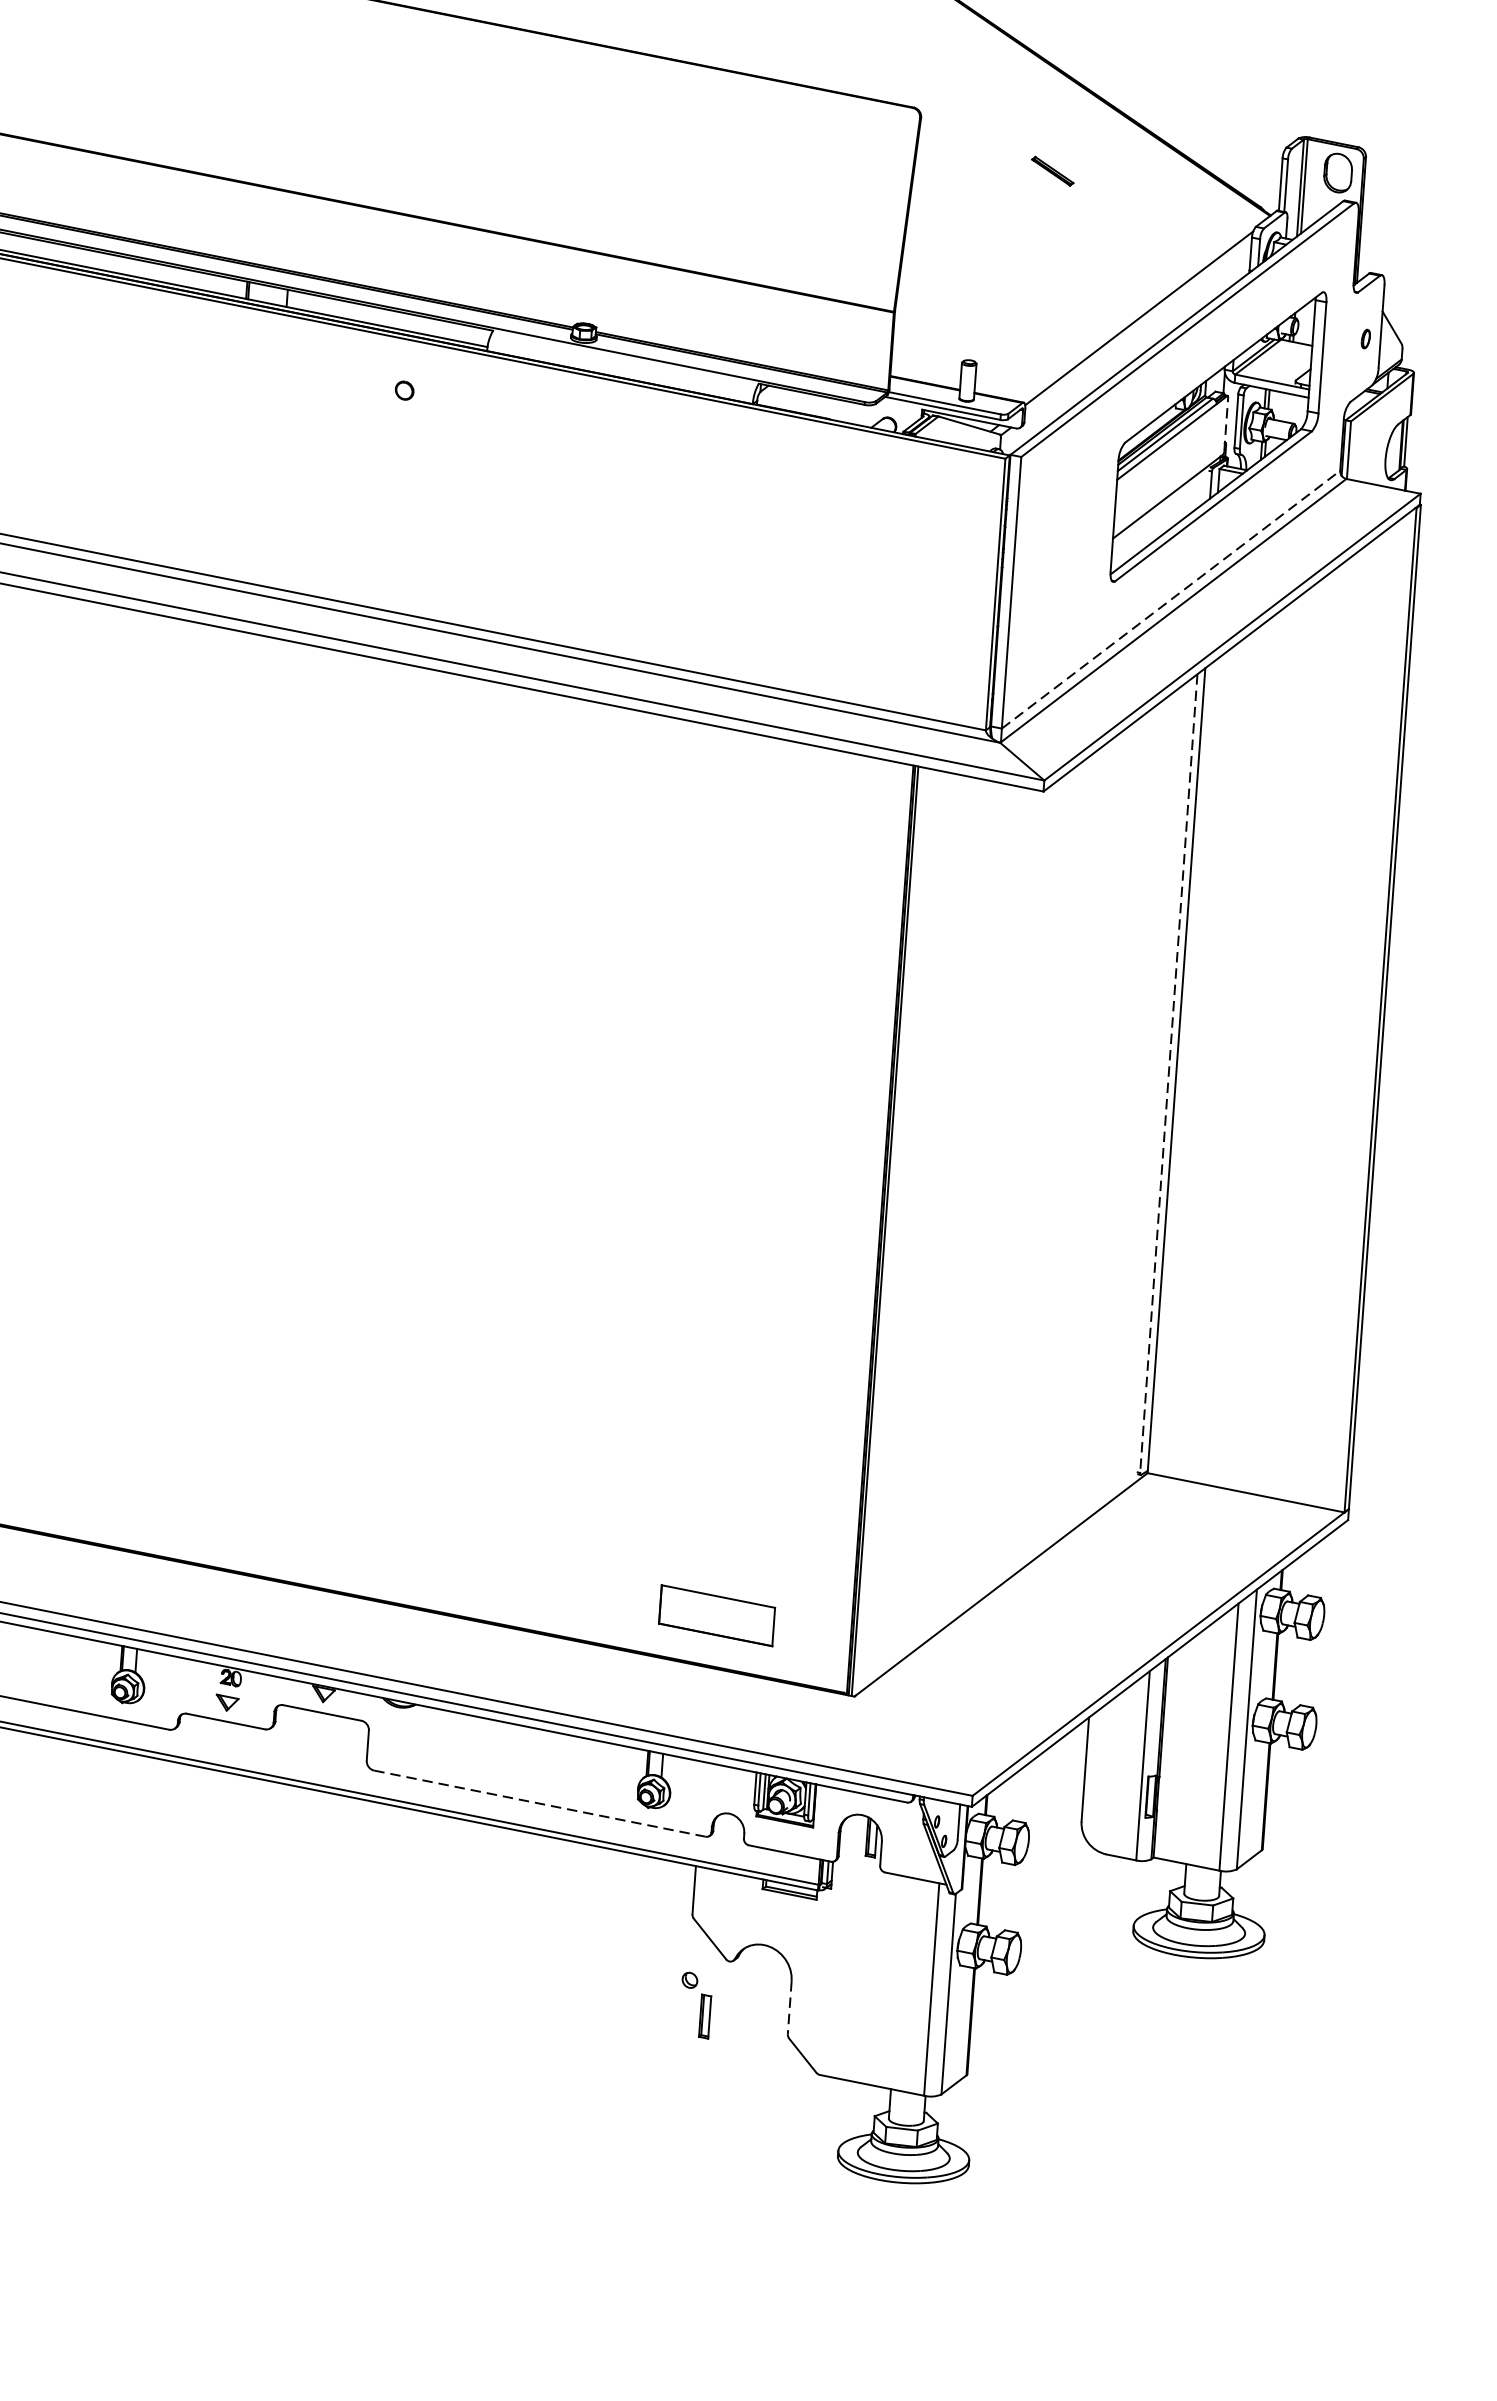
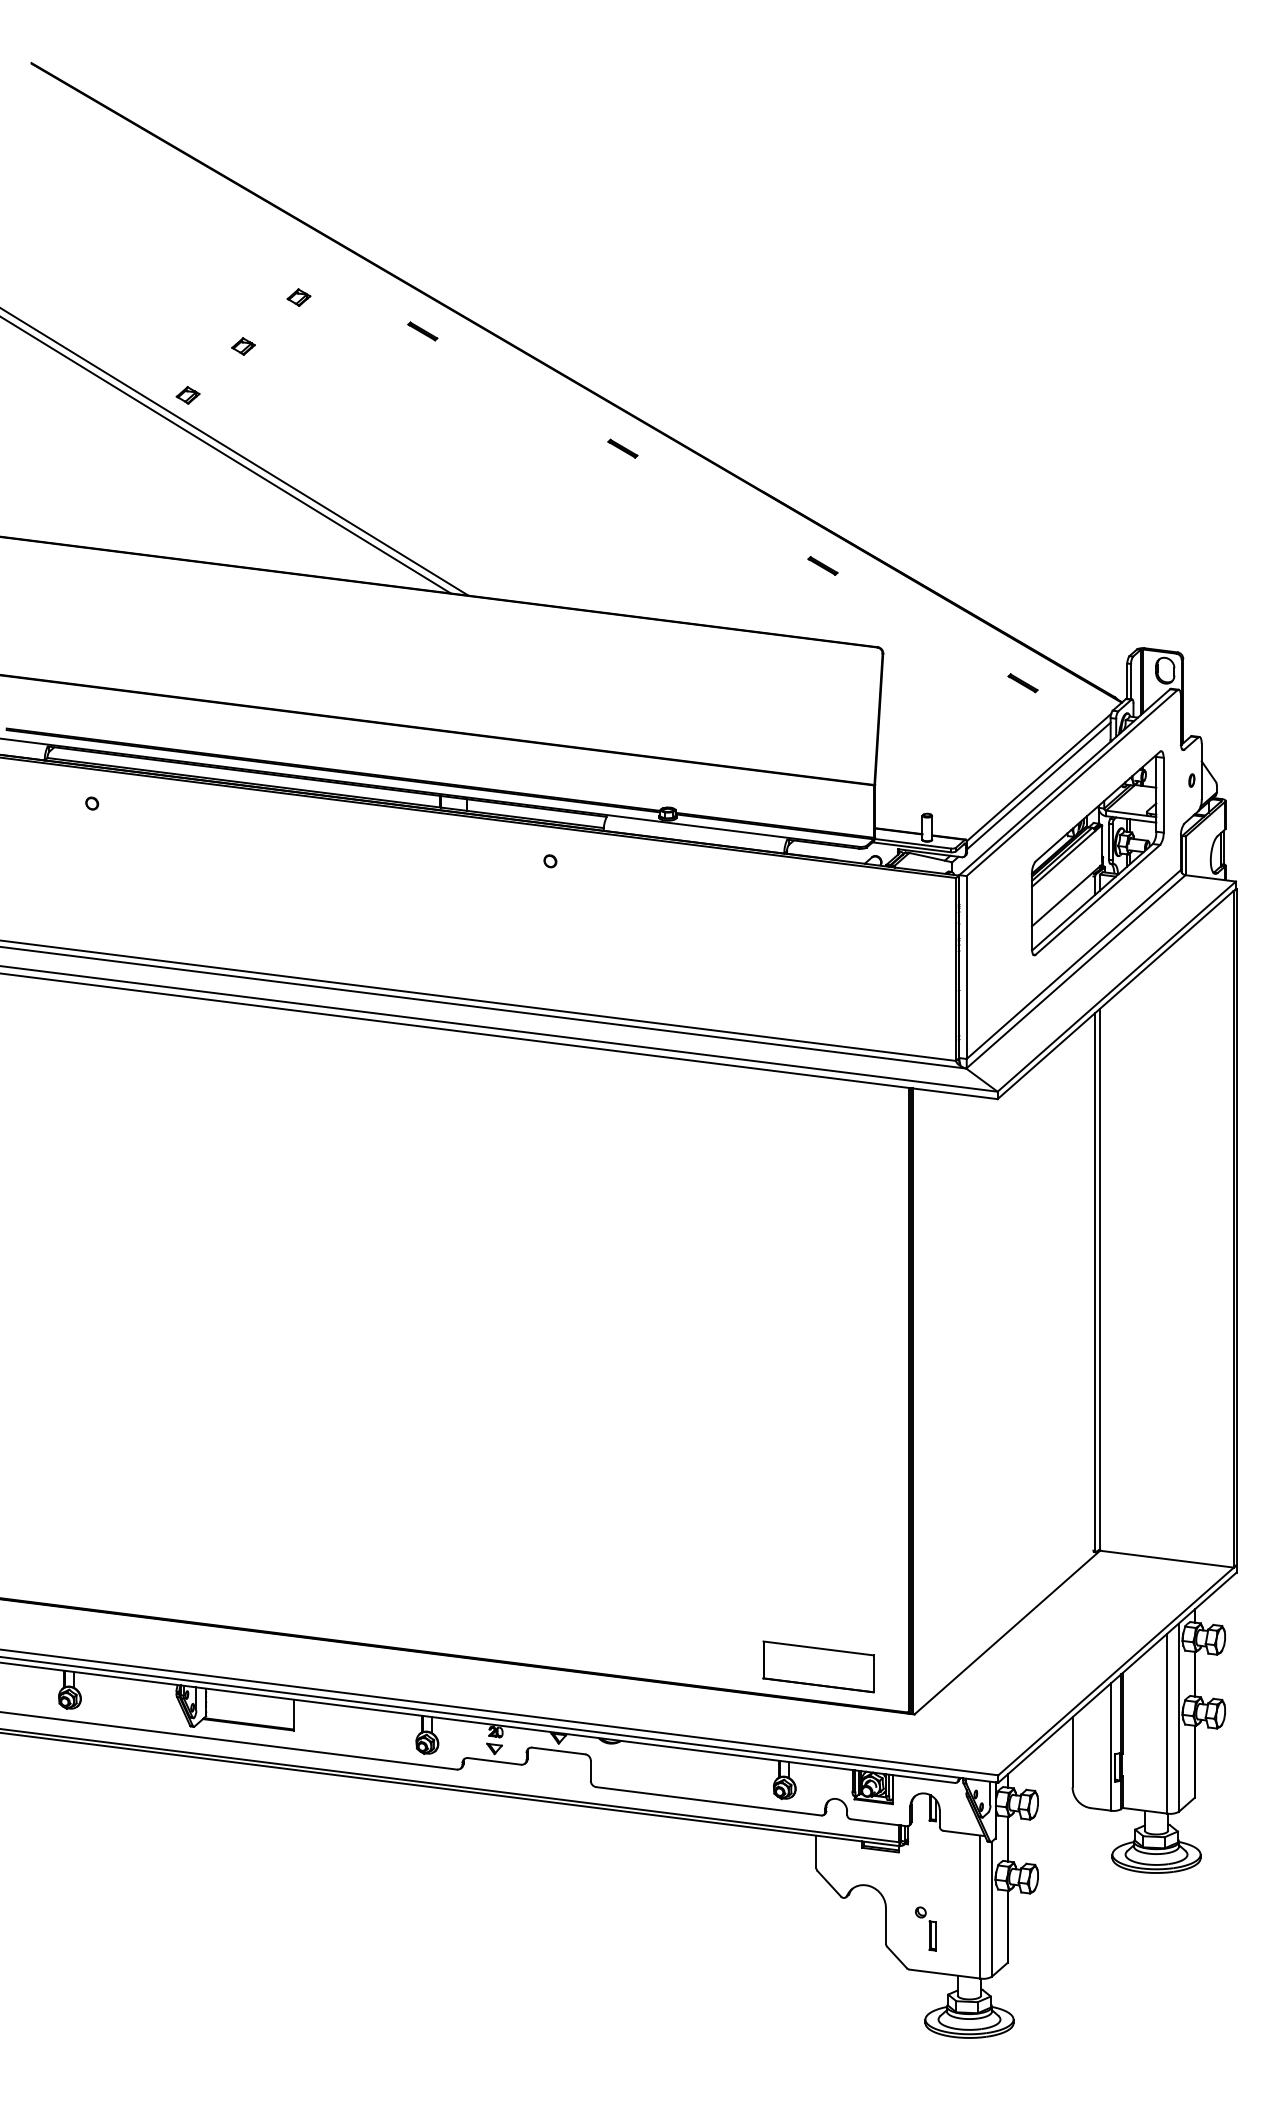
part: (1051, 171) -> (1022, 683), moved
line: (1137, 330) -> (1038, 785), added
line: (1226, 424) -> (1102, 844), dashed -> solid
line: (1170, 599) -> (1073, 964), dashed -> solid
line: (1169, 1074) -> (1095, 1282), dashed -> solid
part: (717, 1615) -> (818, 1666), size x1.43
line: (539, 1803) -> (708, 1801), dashed -> solid
part: (695, 2004) -> (925, 1928), moved
line: (790, 2008) -> (886, 1926), dashed -> solid

